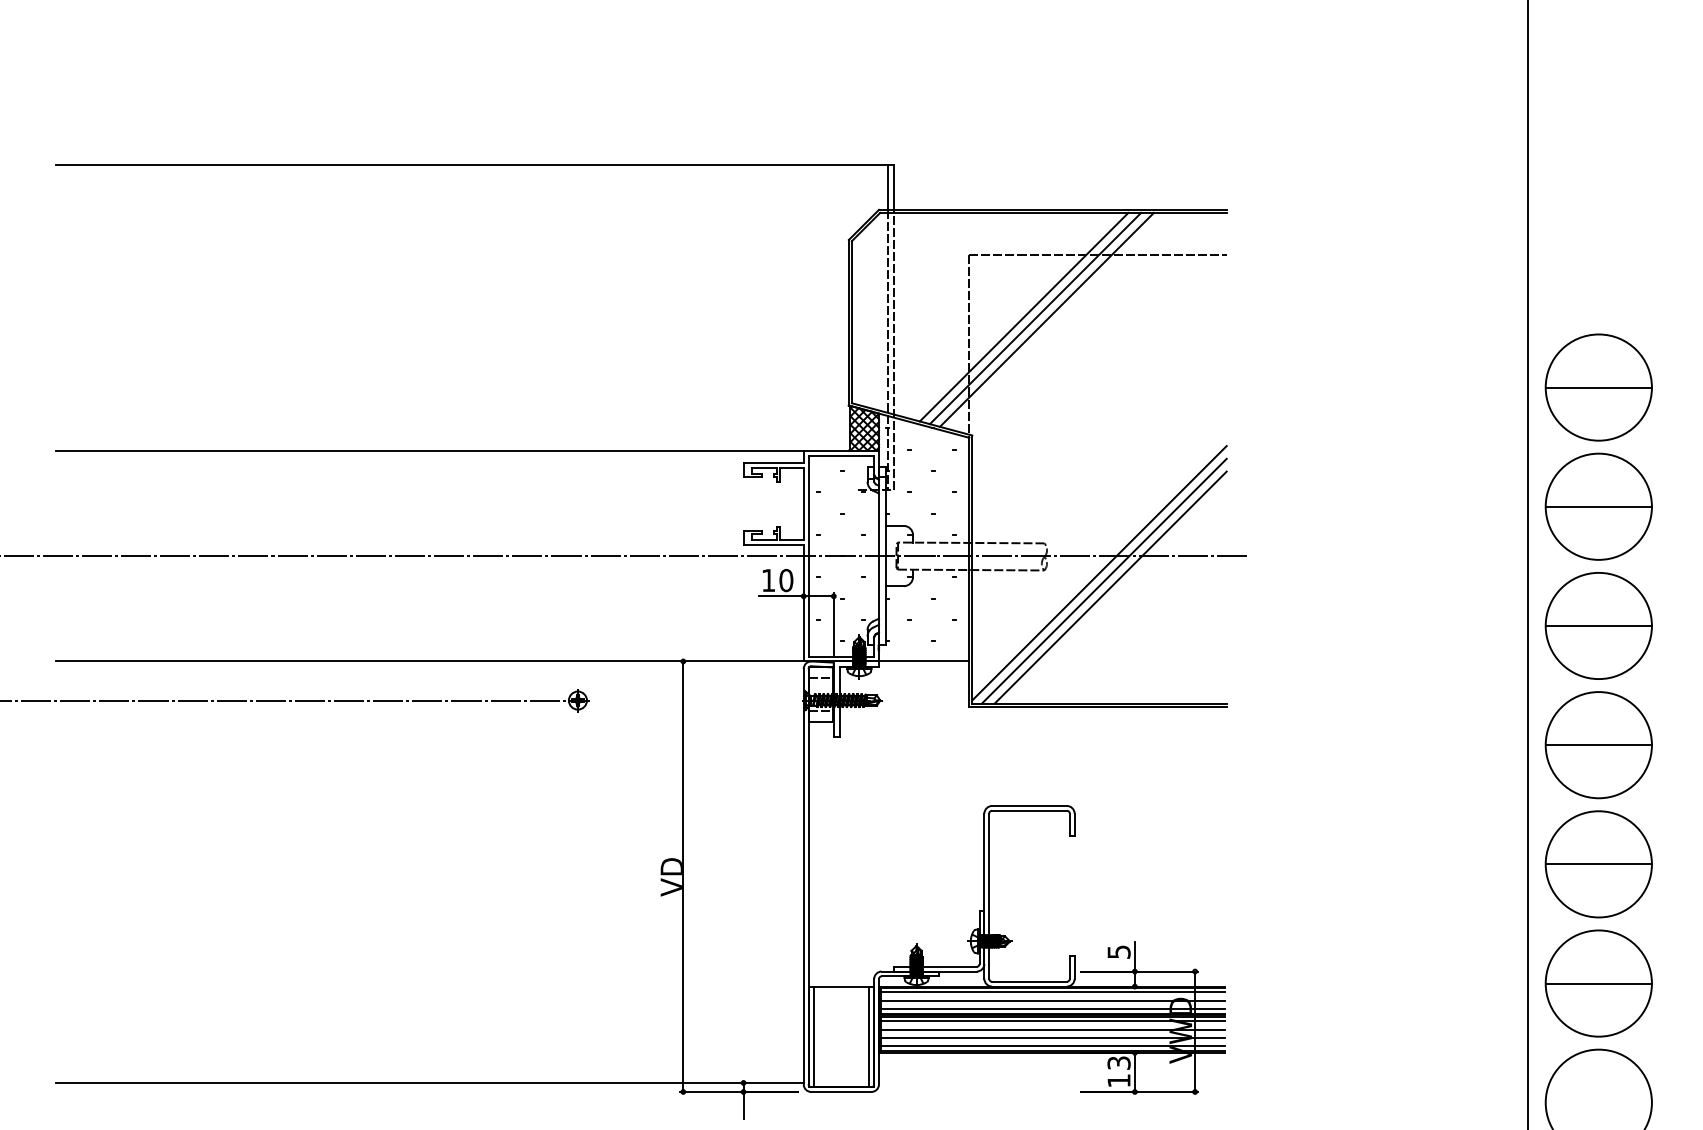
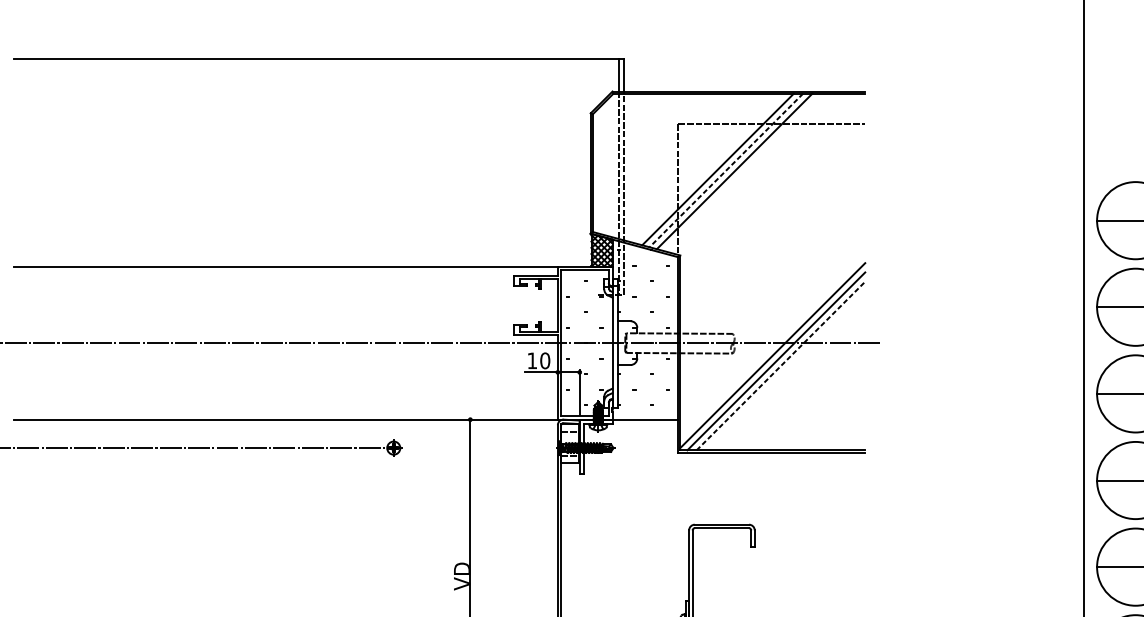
line: (1035, 318) -> (726, 170), solid -> dashed
line: (1111, 587) -> (781, 365), solid -> dashed

